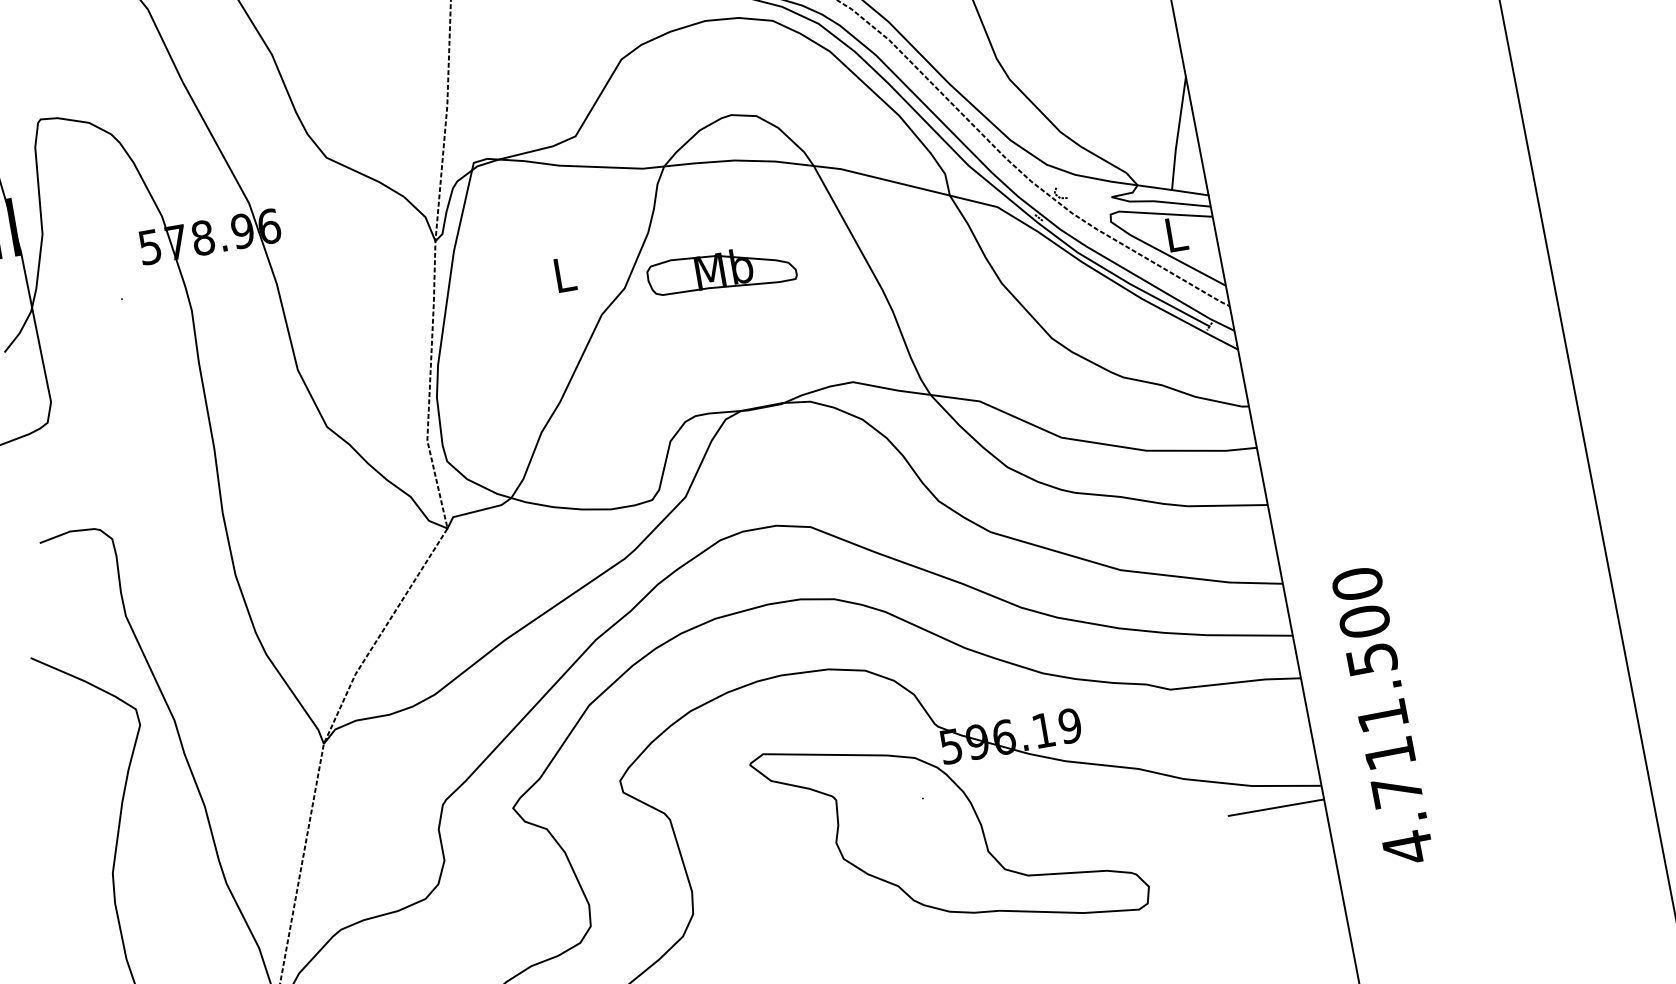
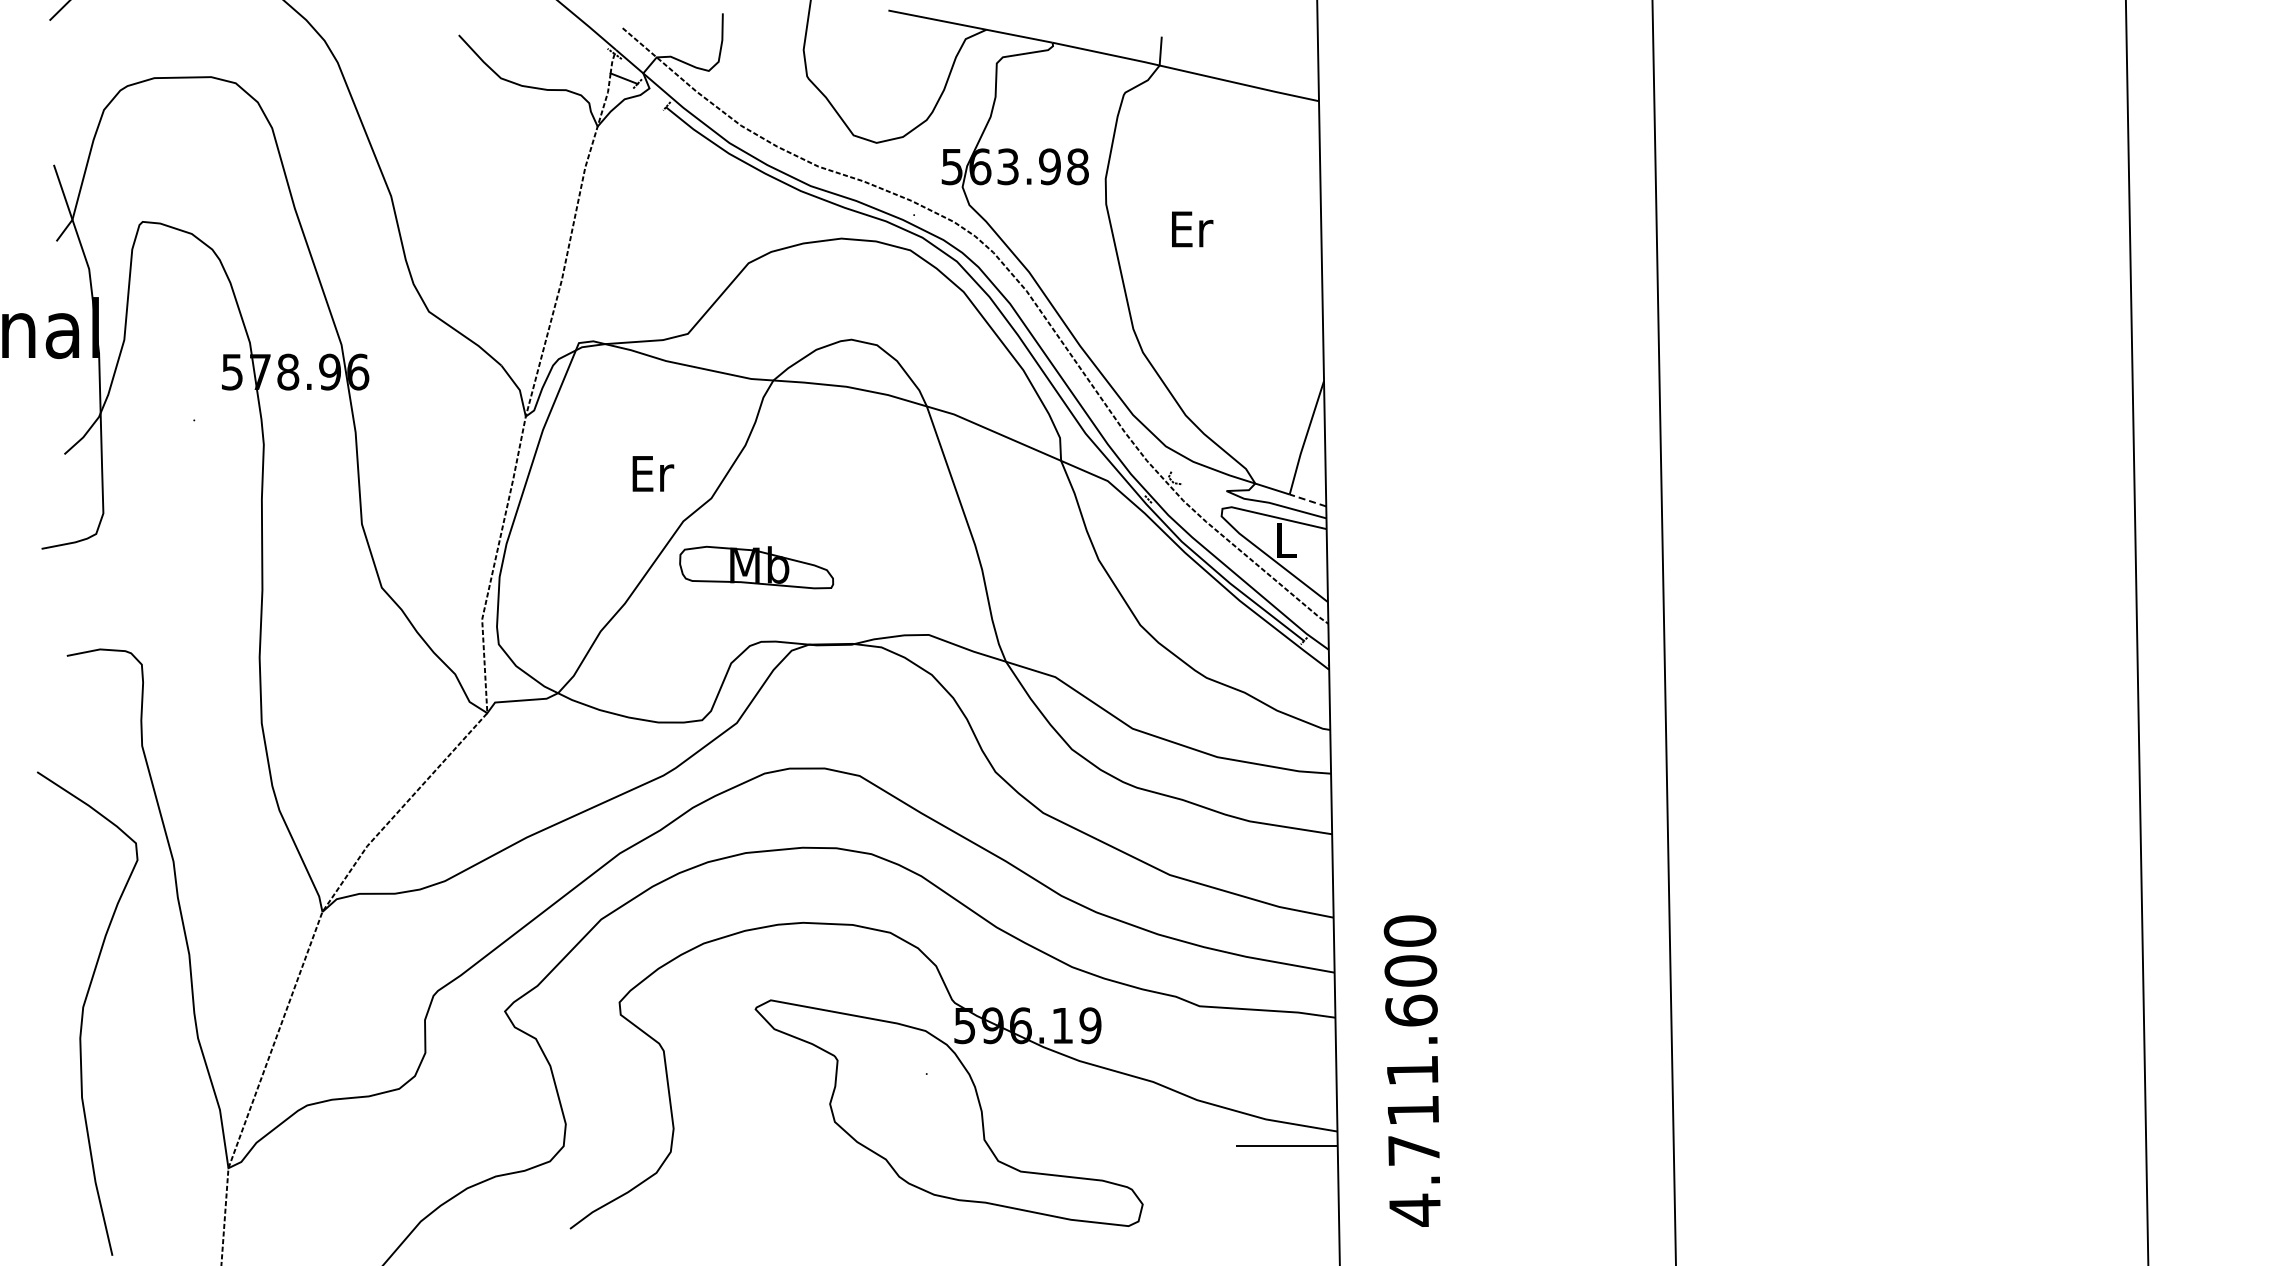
line: (1189, 192) -> (1307, 500), solid -> dashed
part: (721, 271) -> (756, 567), moved
text: (565, 274) -> (653, 473), L -> Er
text: (1371, 659) -> (1411, 1010), 4.711.500 -> 4.711.600

